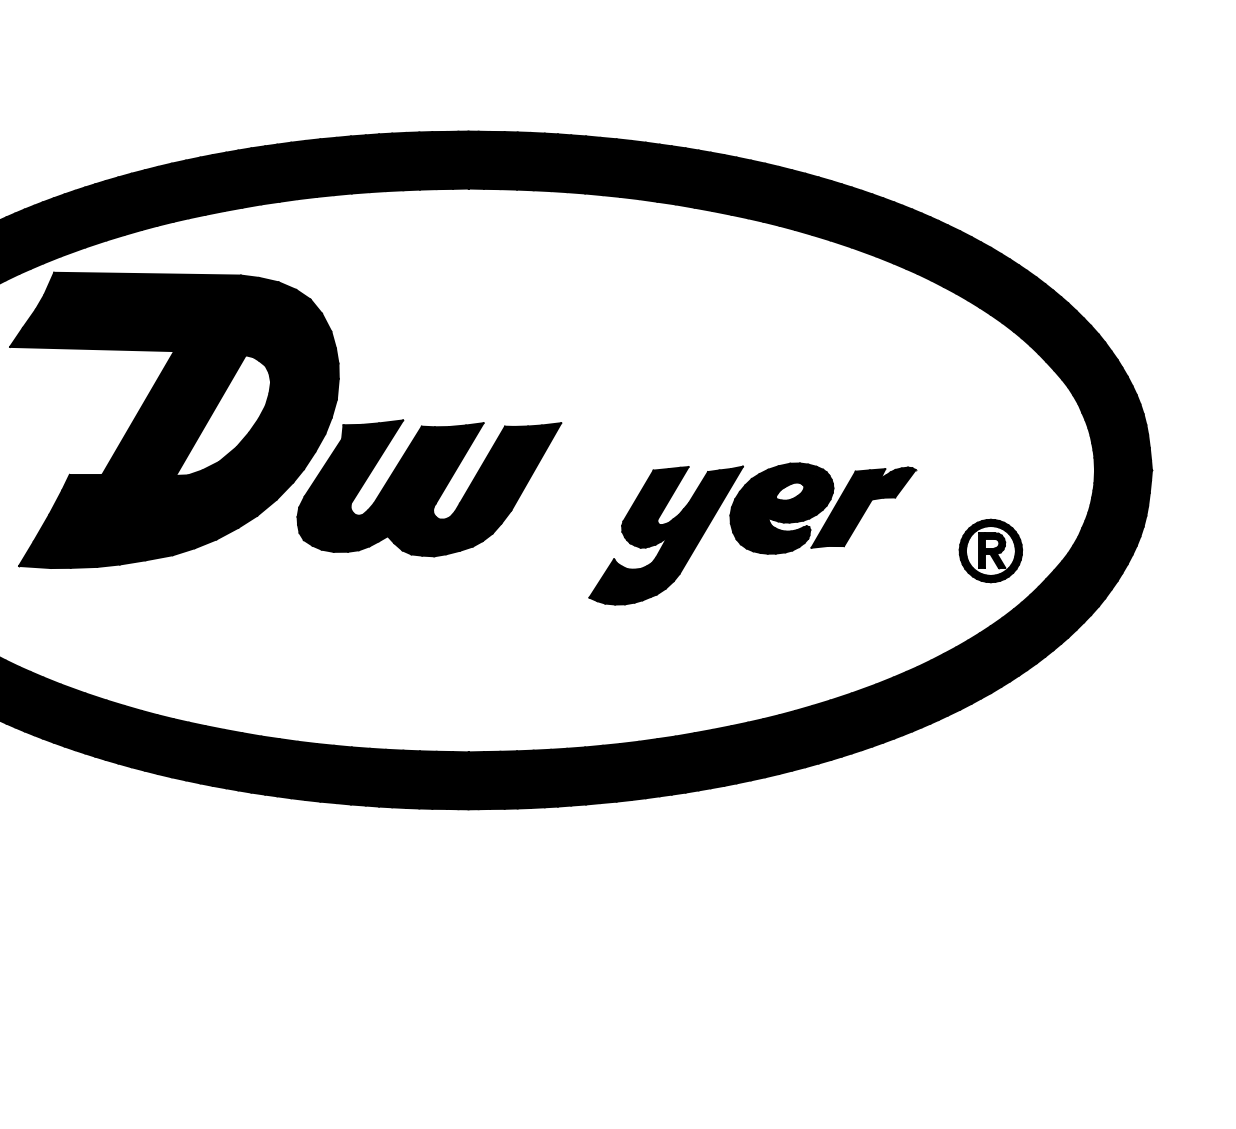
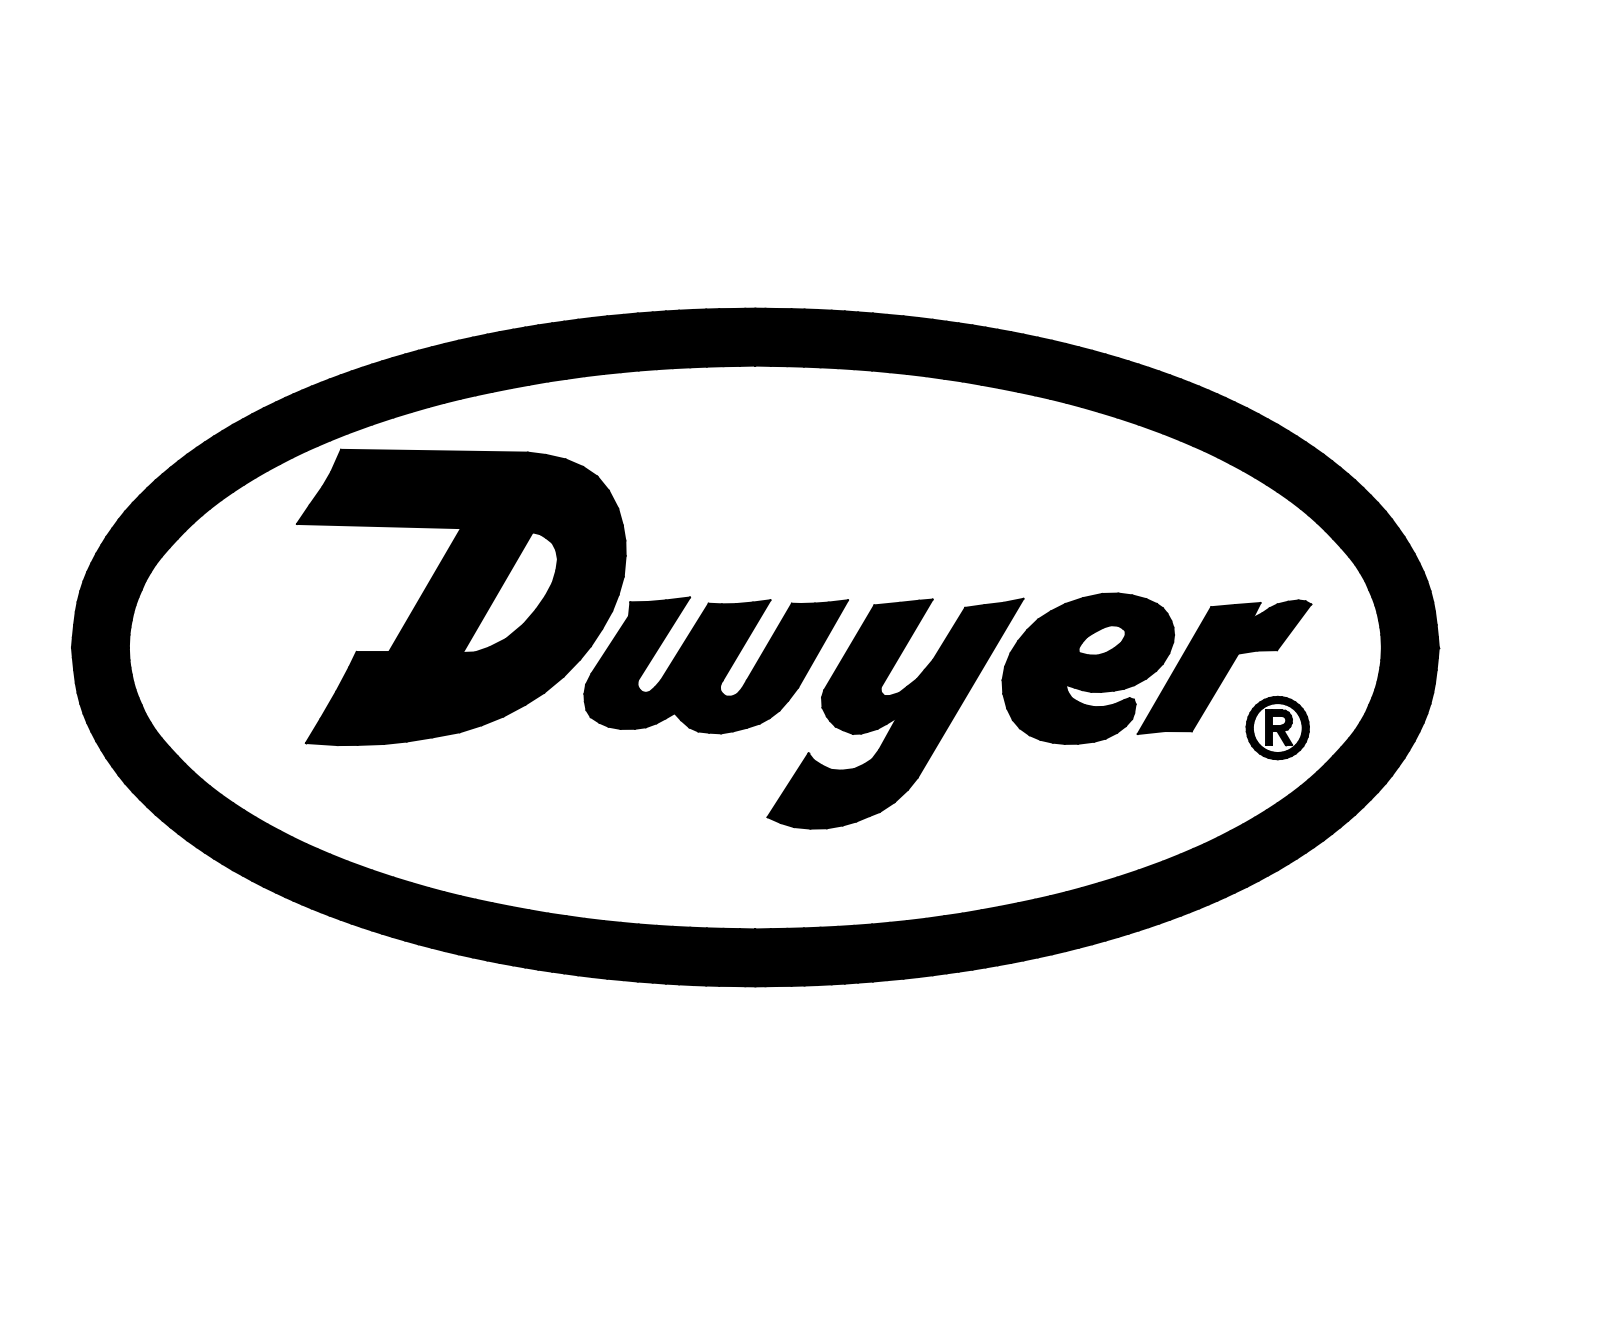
part: (752, 533) -> (1039, 710), size x1.67

